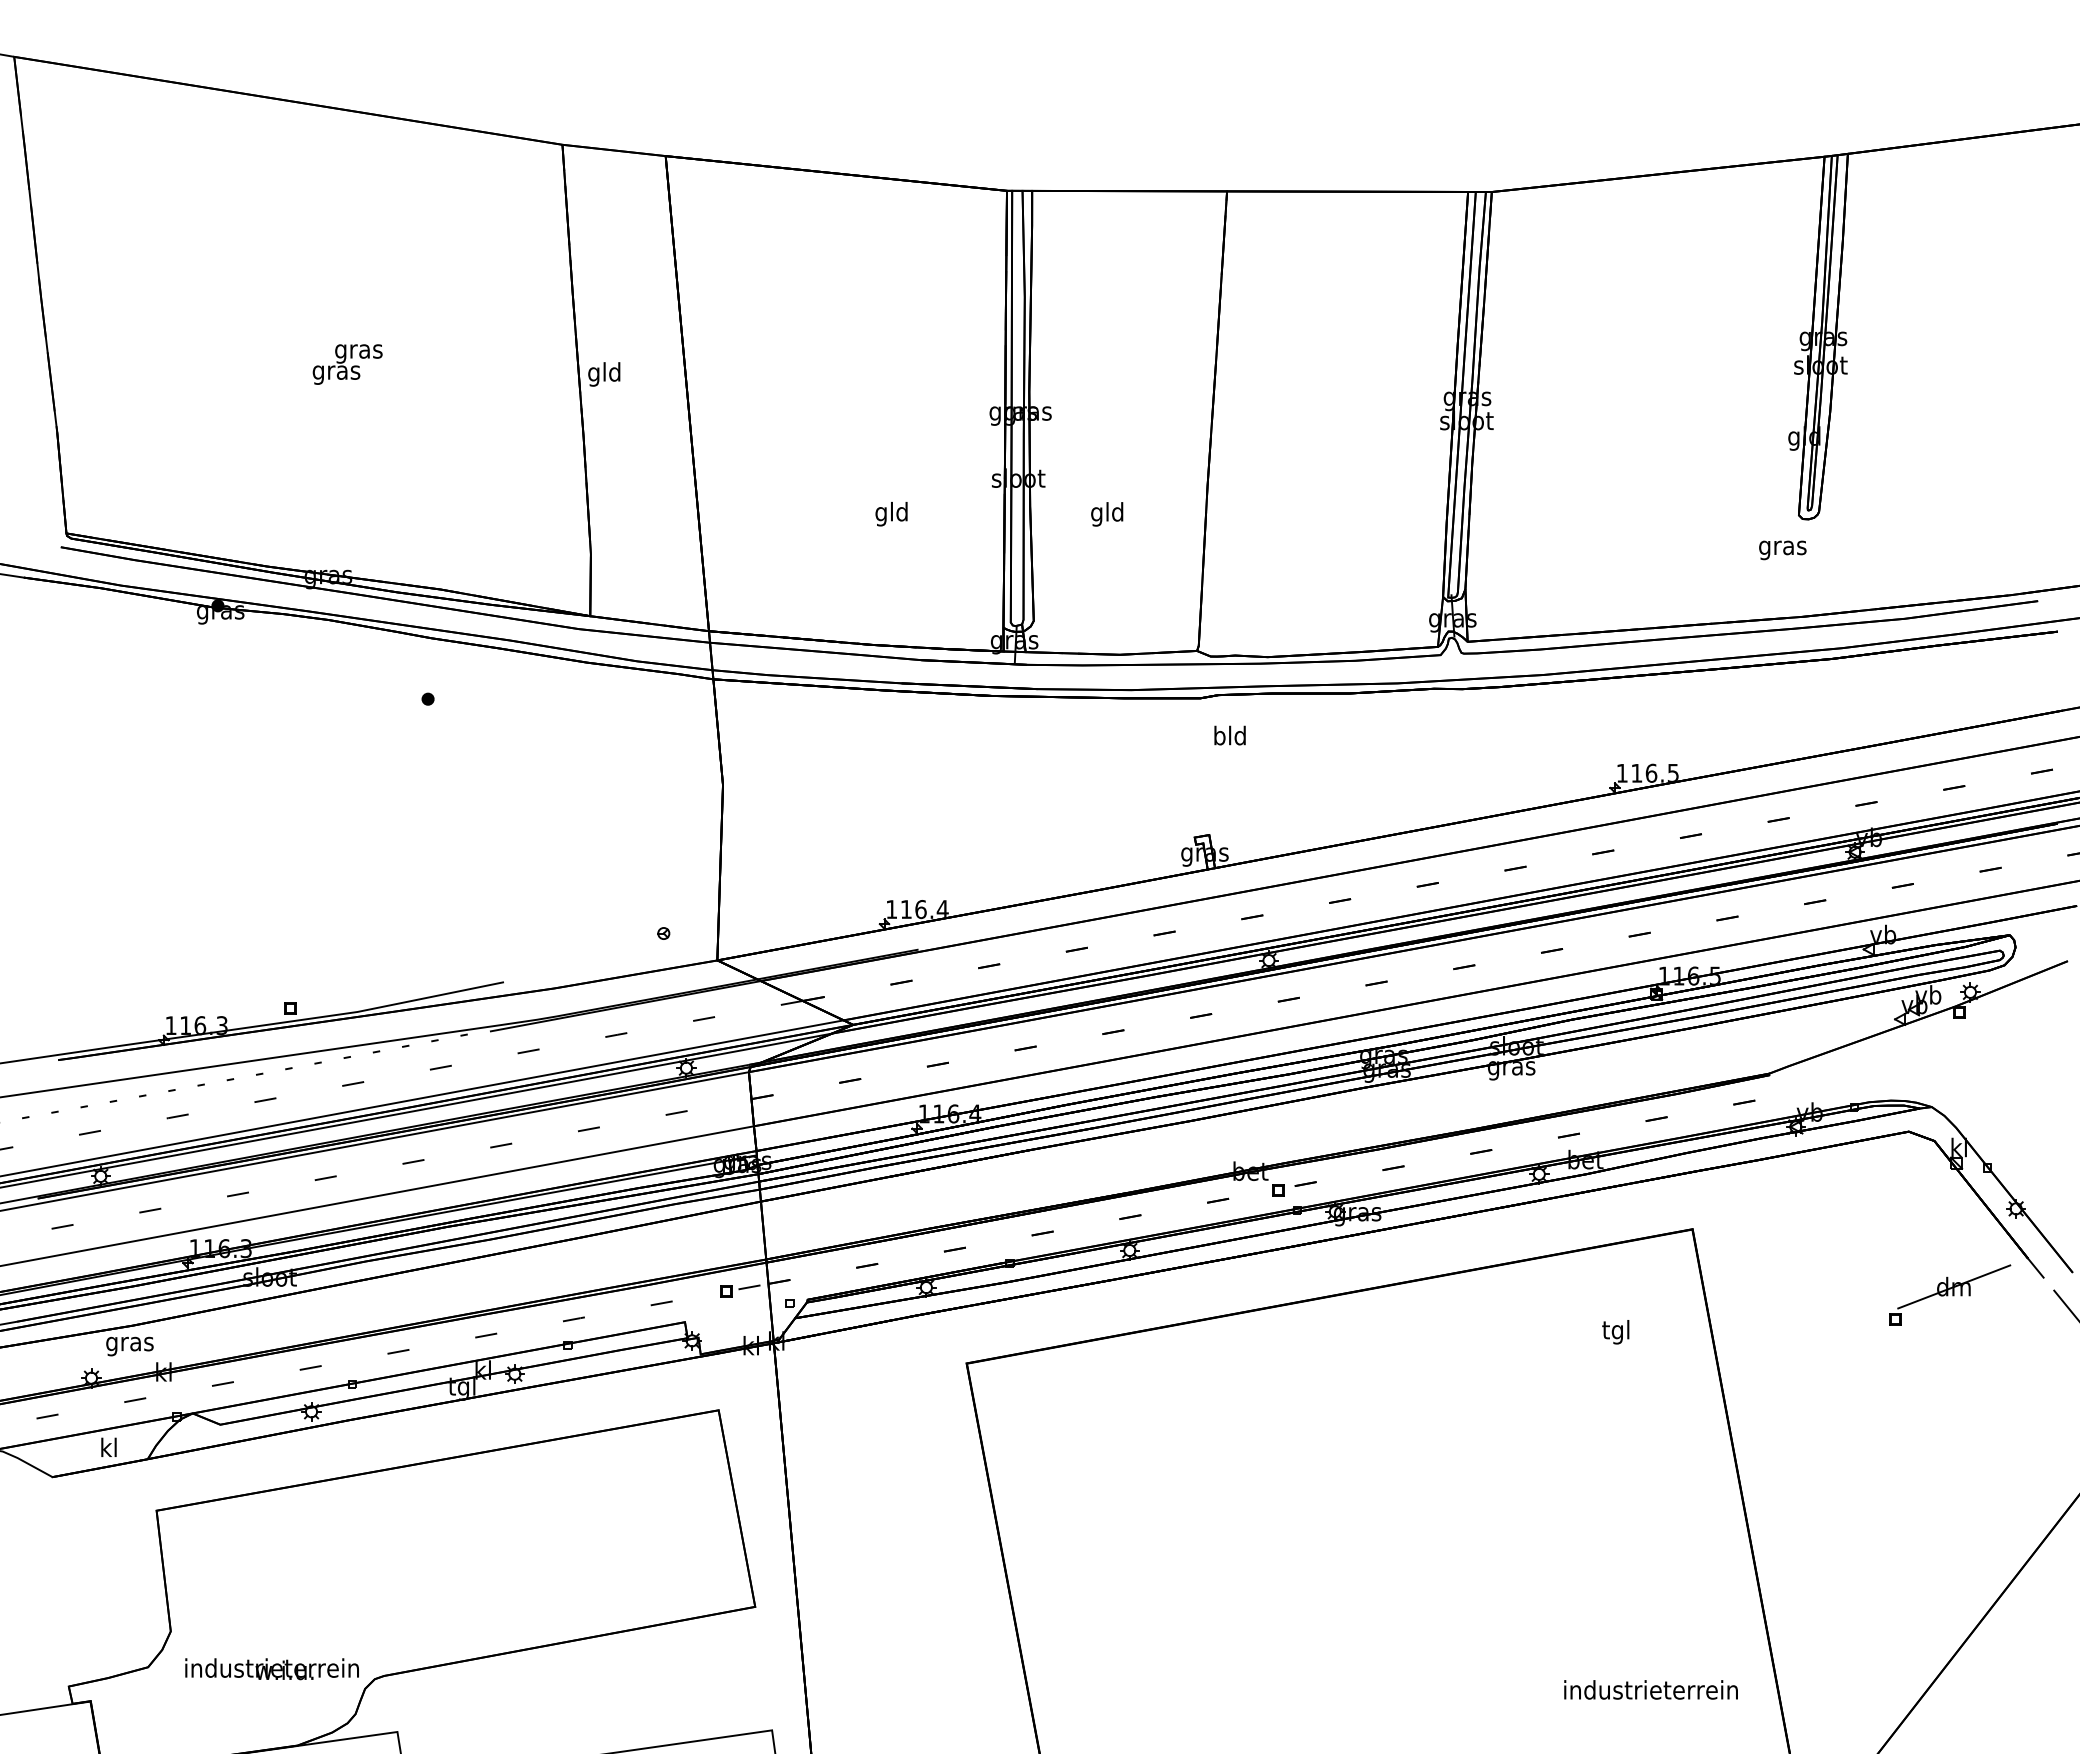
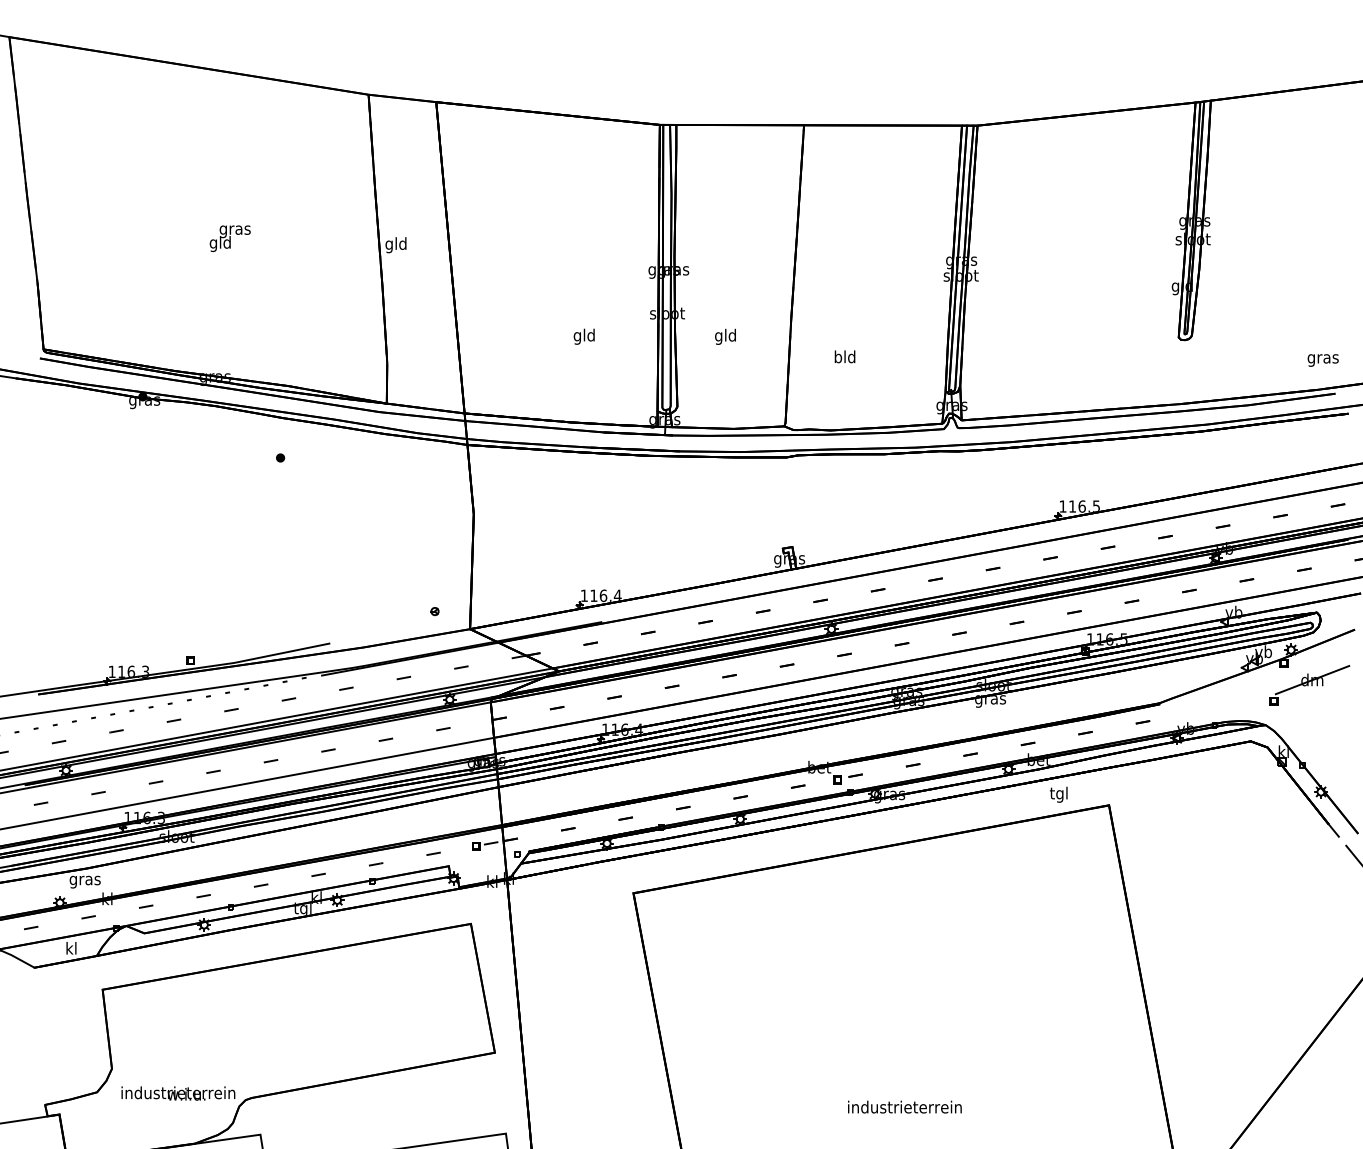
text: (336, 373) -> (220, 244), gras -> gld
text: (1781, 550) -> (1322, 360), moved
text: (1229, 735) -> (844, 356), moved
part: (1949, 1295) -> (1309, 685), moved
text: (1615, 1331) -> (1058, 794), moved
text: (1650, 1688) -> (904, 1106), moved

